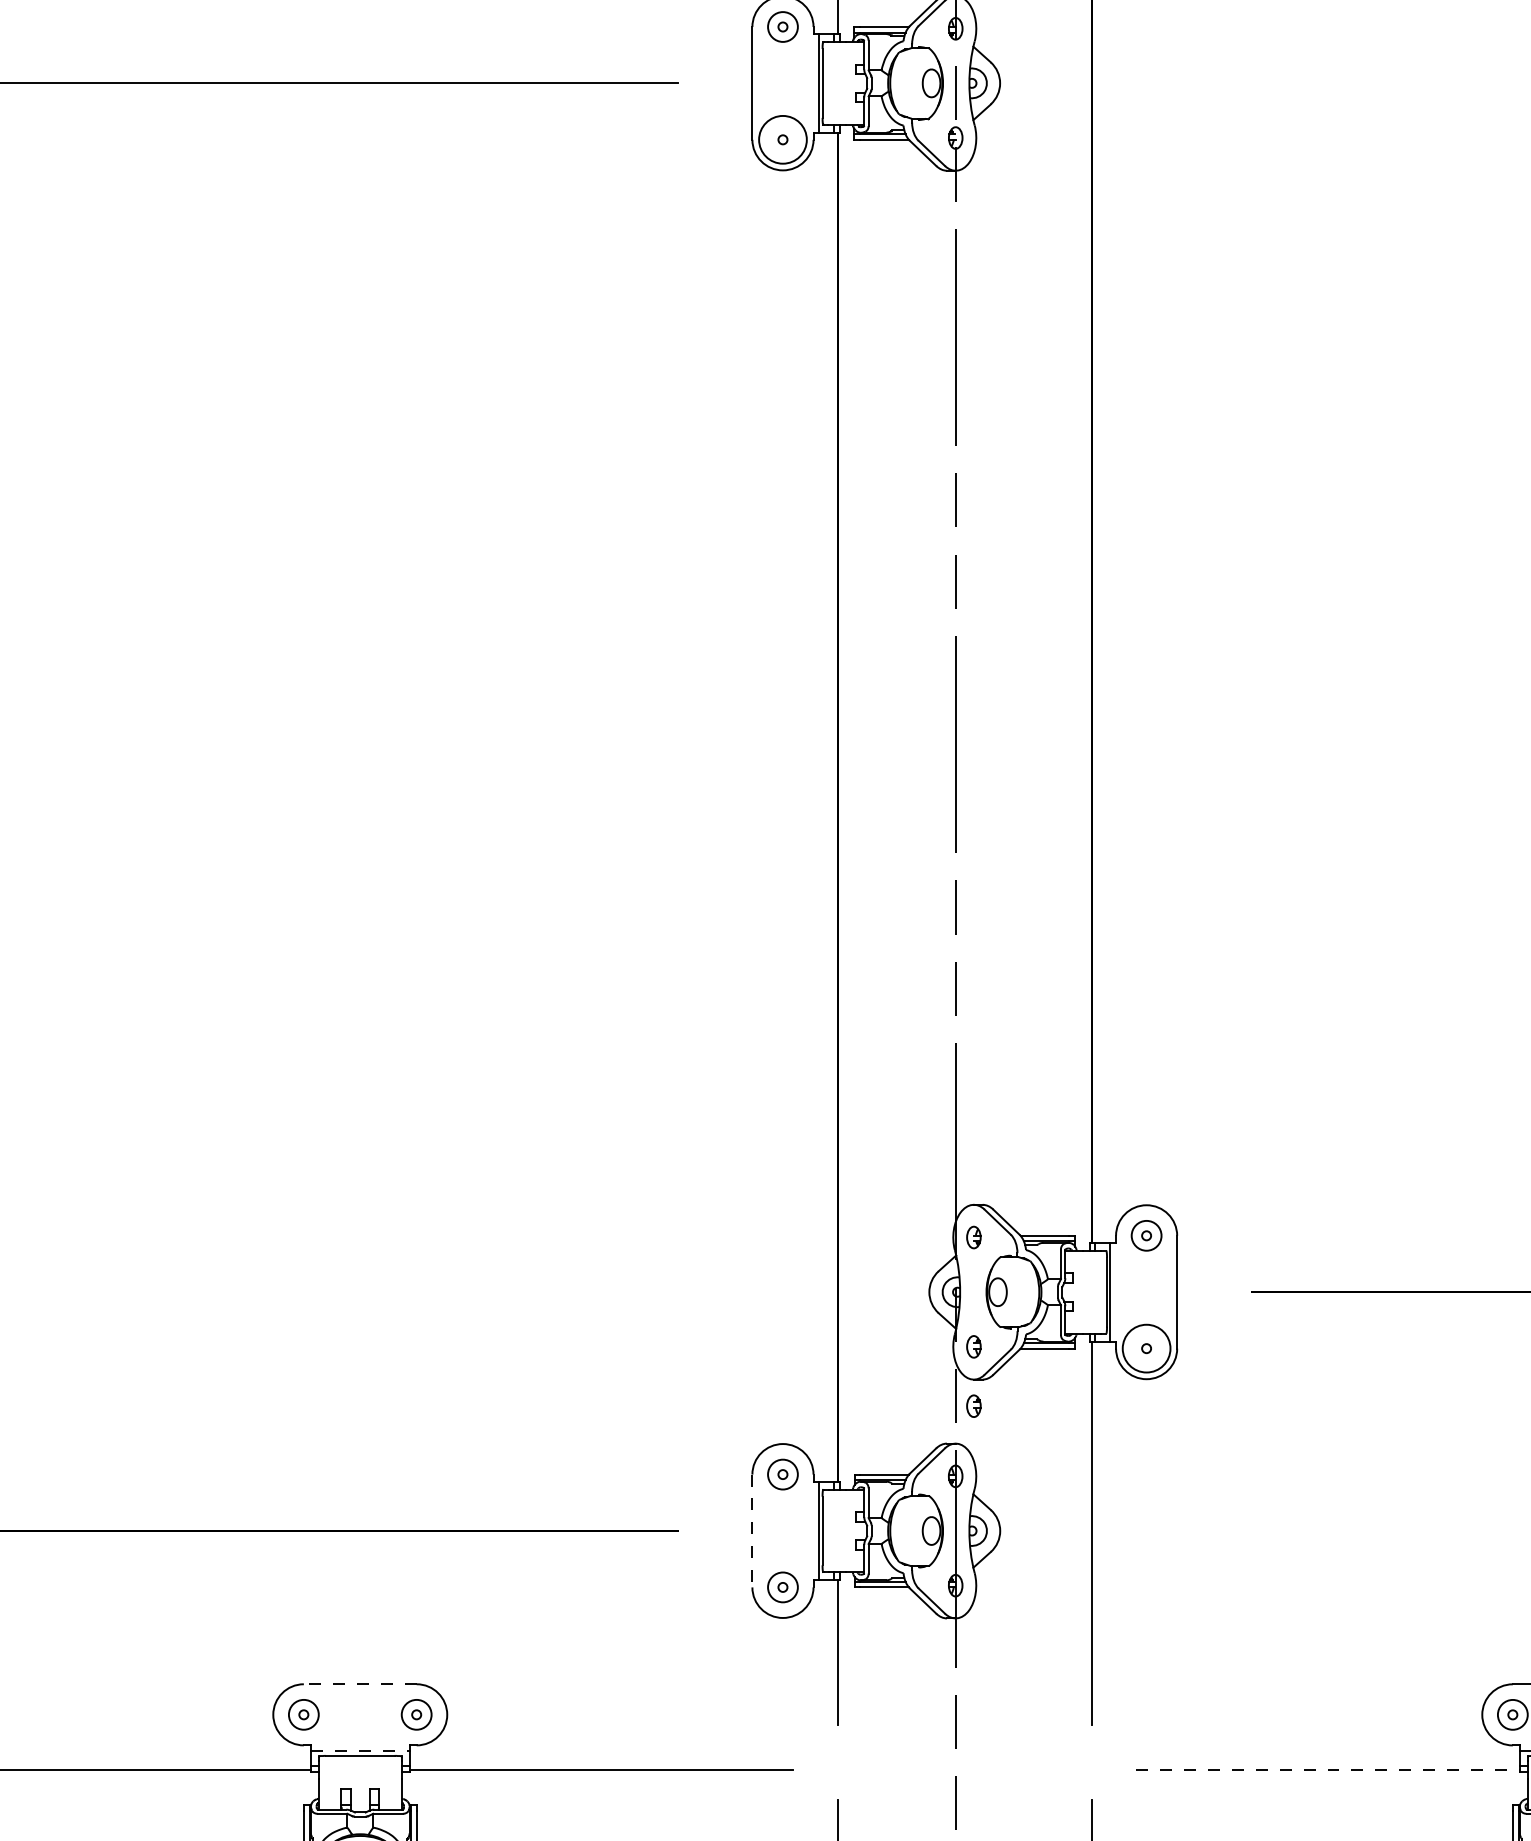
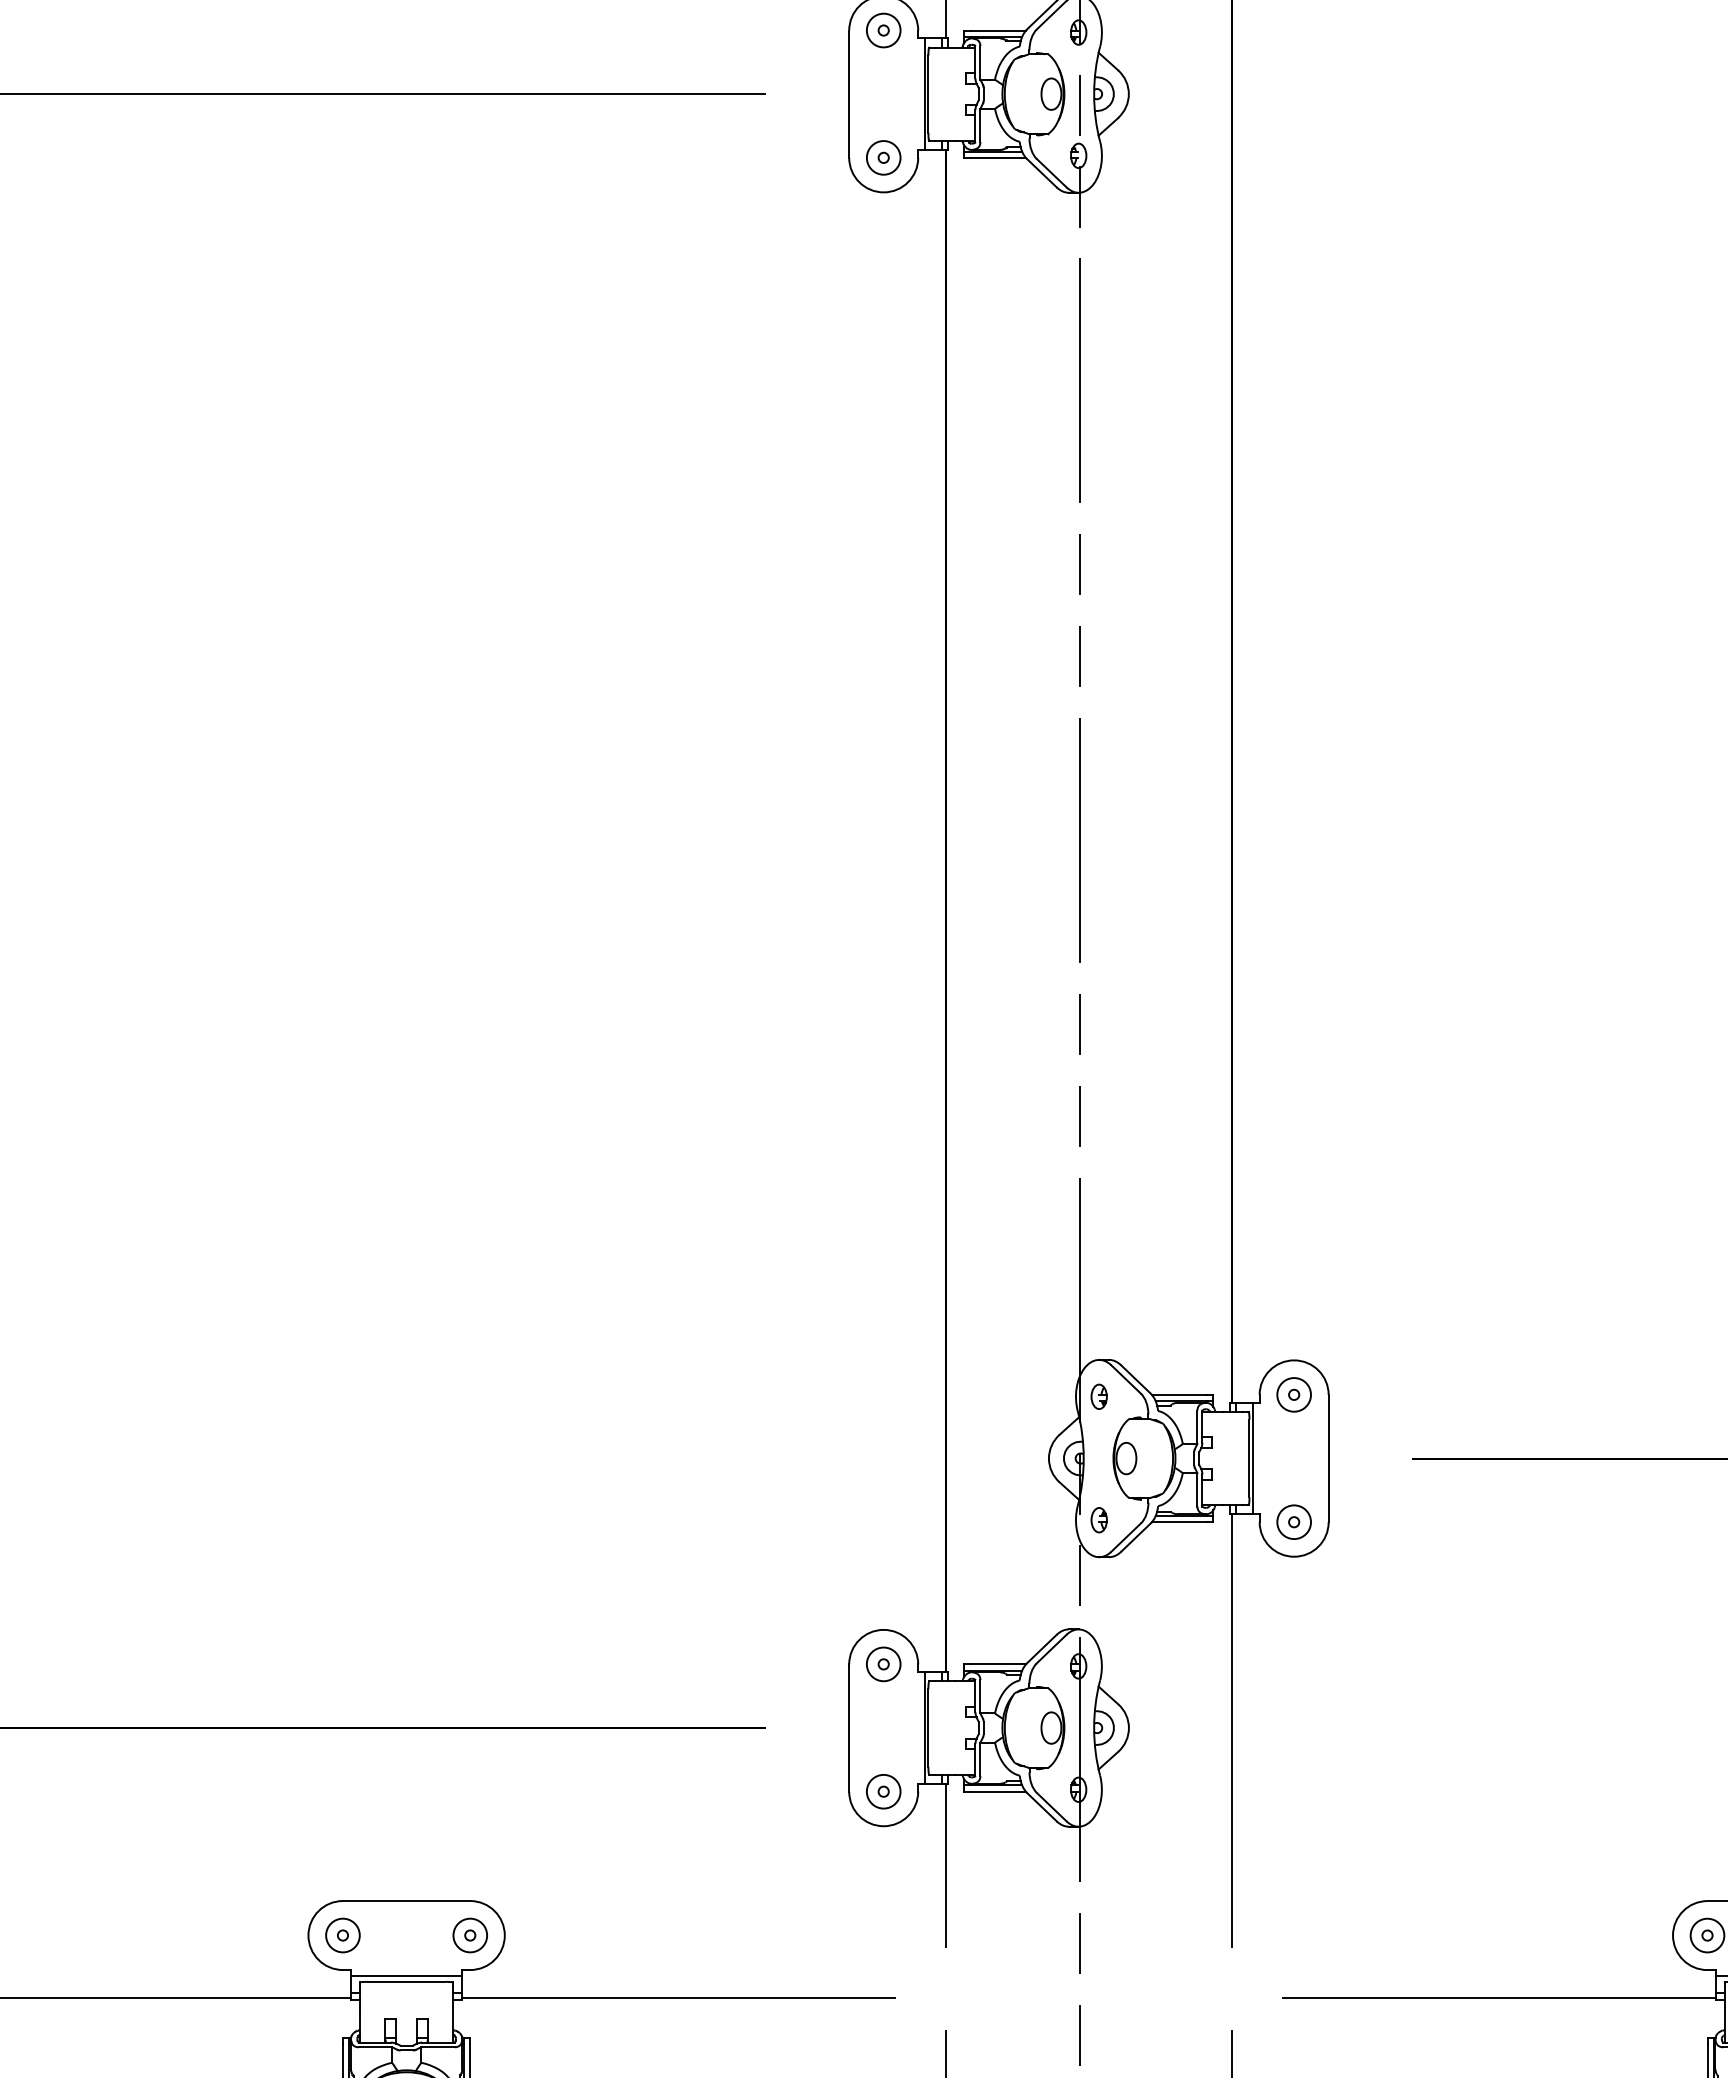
circle: (782, 139) -> (883, 157), size x0.62
circle: (1146, 1348) -> (1294, 1522), size x0.62
part: (973, 1406) -> (1098, 1587), removed
line: (752, 1531) -> (849, 1728), dashed -> solid
line: (360, 1684) -> (406, 1901), dashed -> solid
line: (360, 1751) -> (406, 1976), dashed -> solid
line: (1328, 1769) -> (1499, 1997), dashed -> solid

